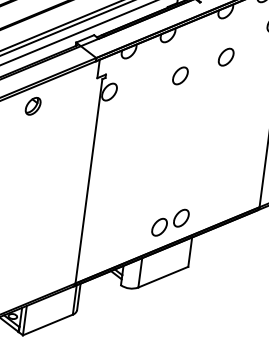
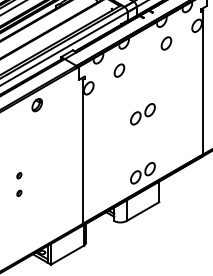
part: (226, 57) -> (166, 43), moved
part: (180, 75) -> (119, 70), moved
part: (180, 139) -> (142, 114), added

